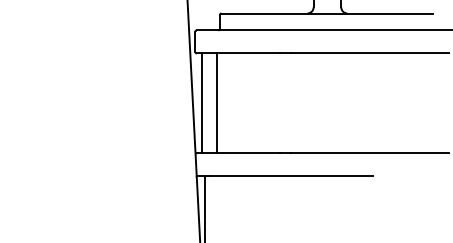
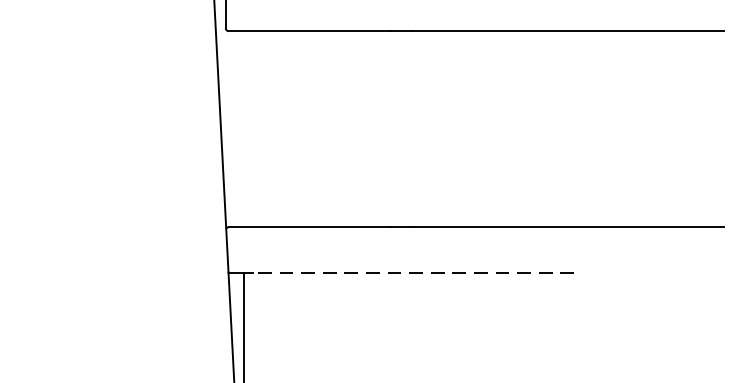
line: (201, 103) -> (237, 129), removed
line: (216, 103) -> (267, 129), removed
line: (291, 176) -> (414, 272), solid -> dashed

